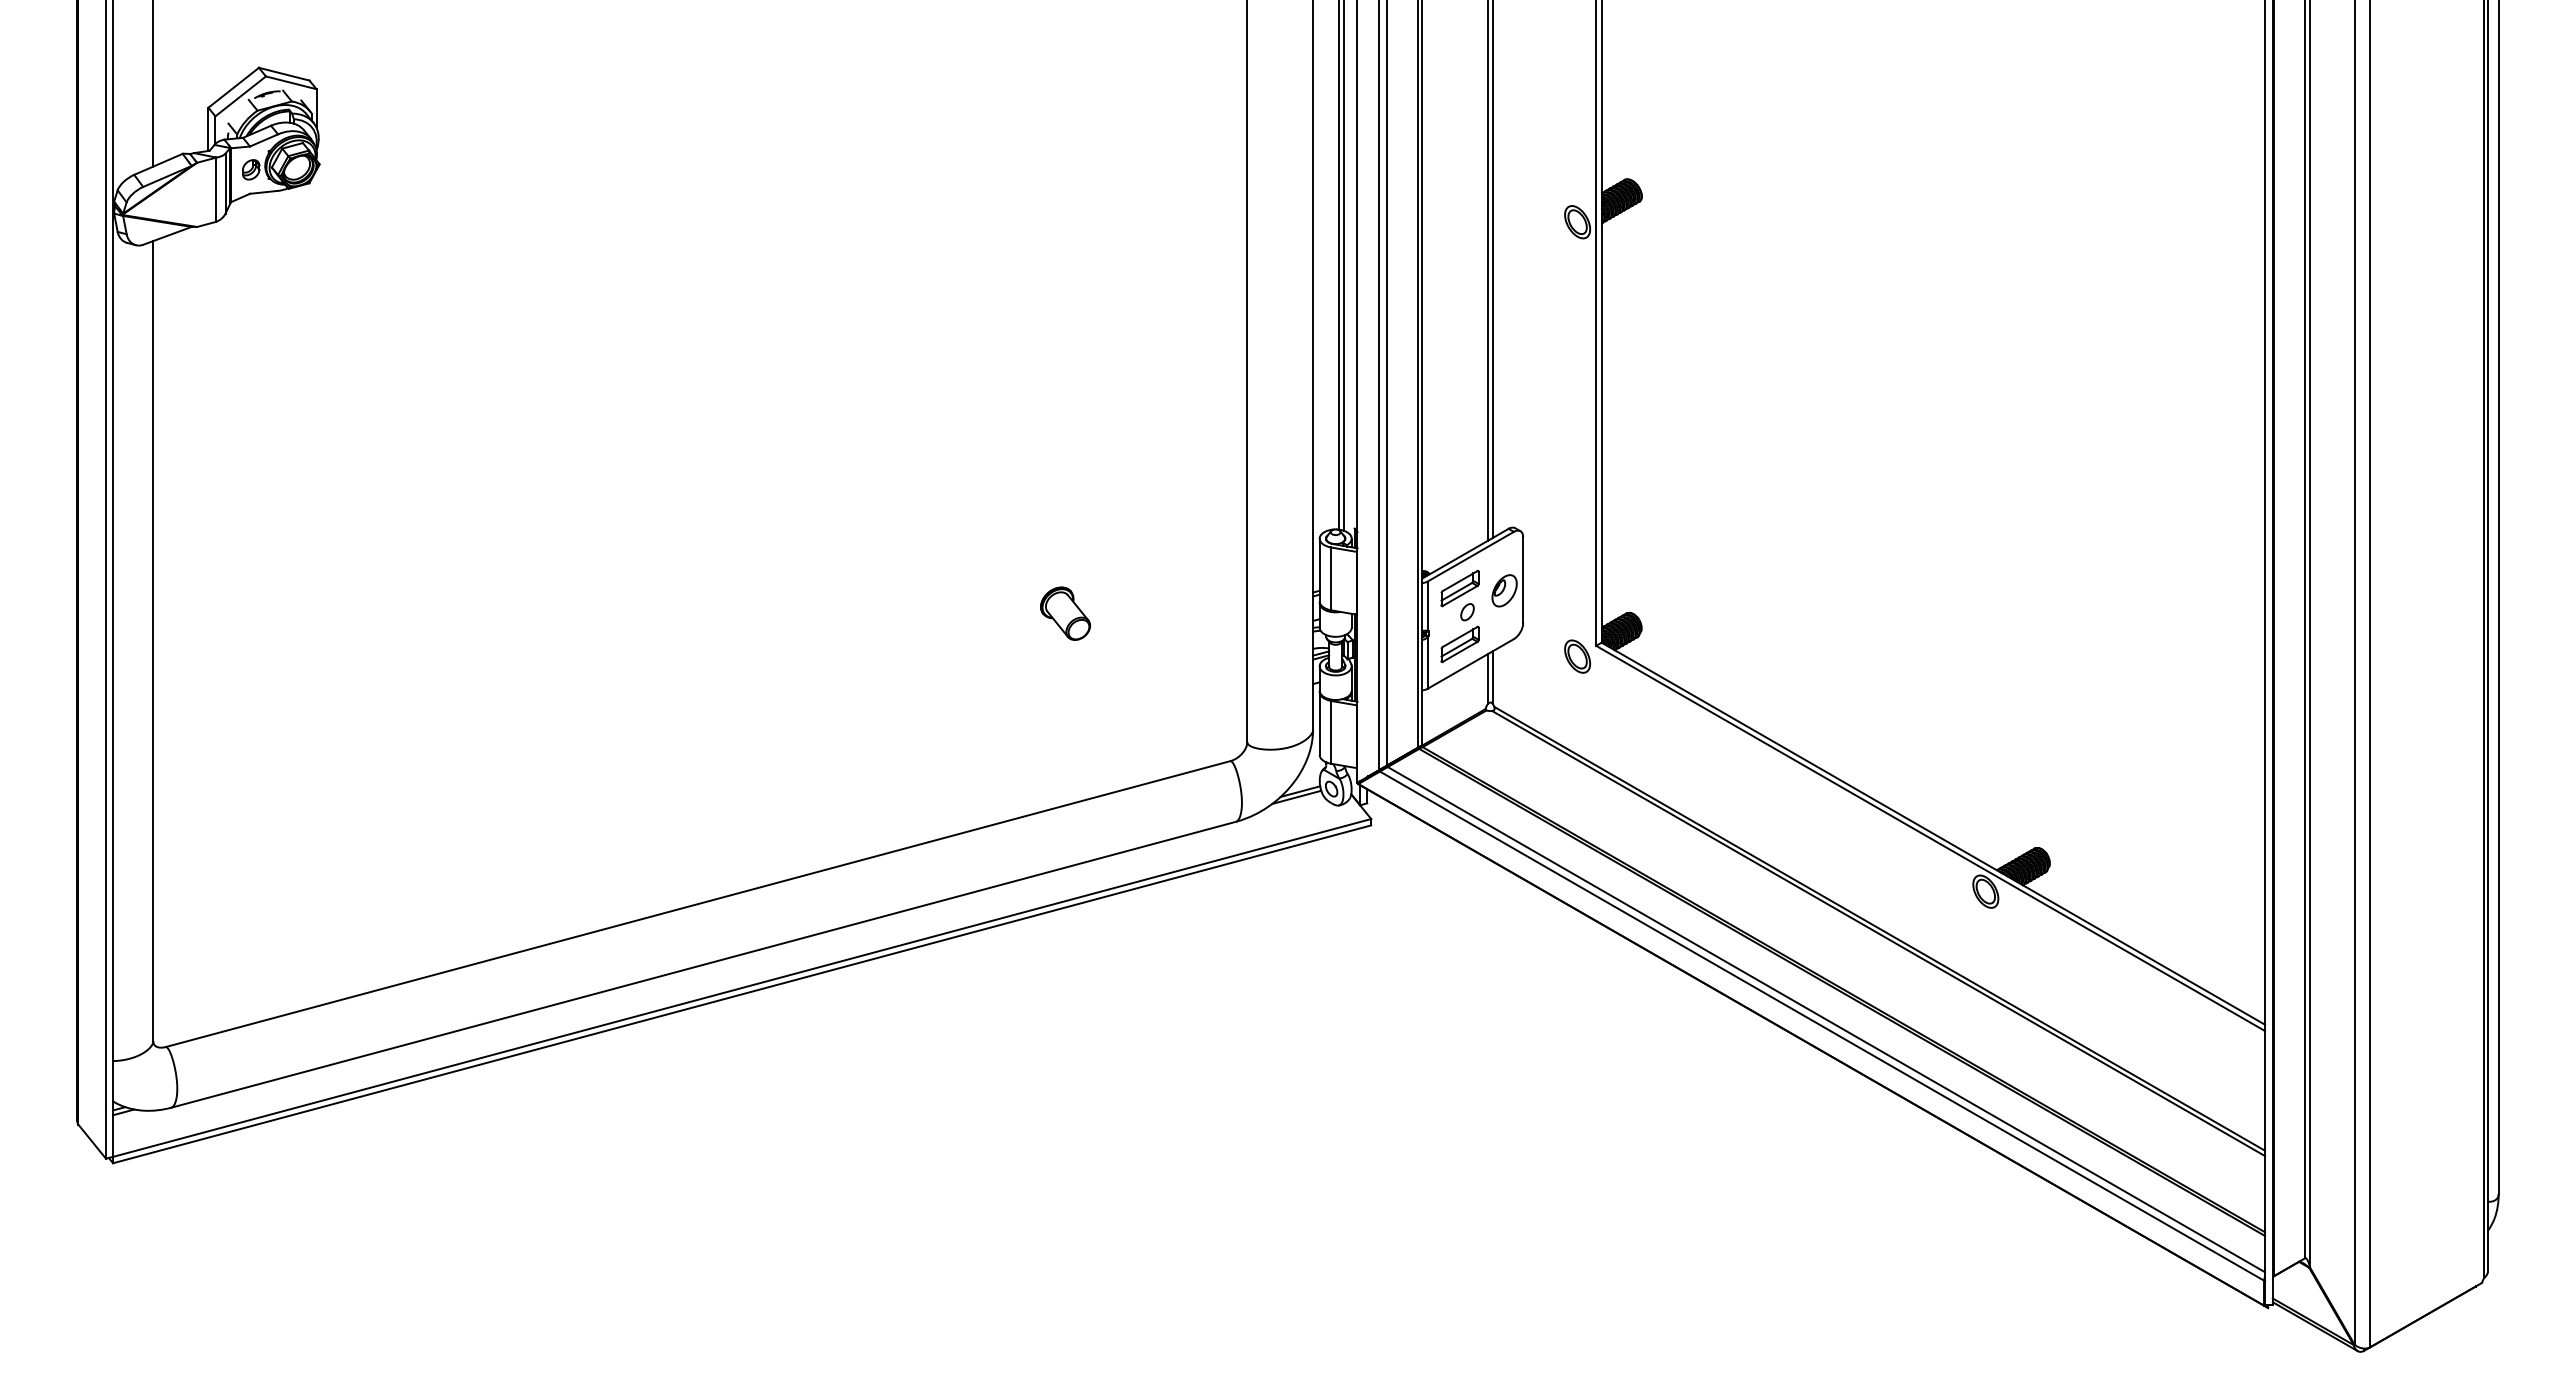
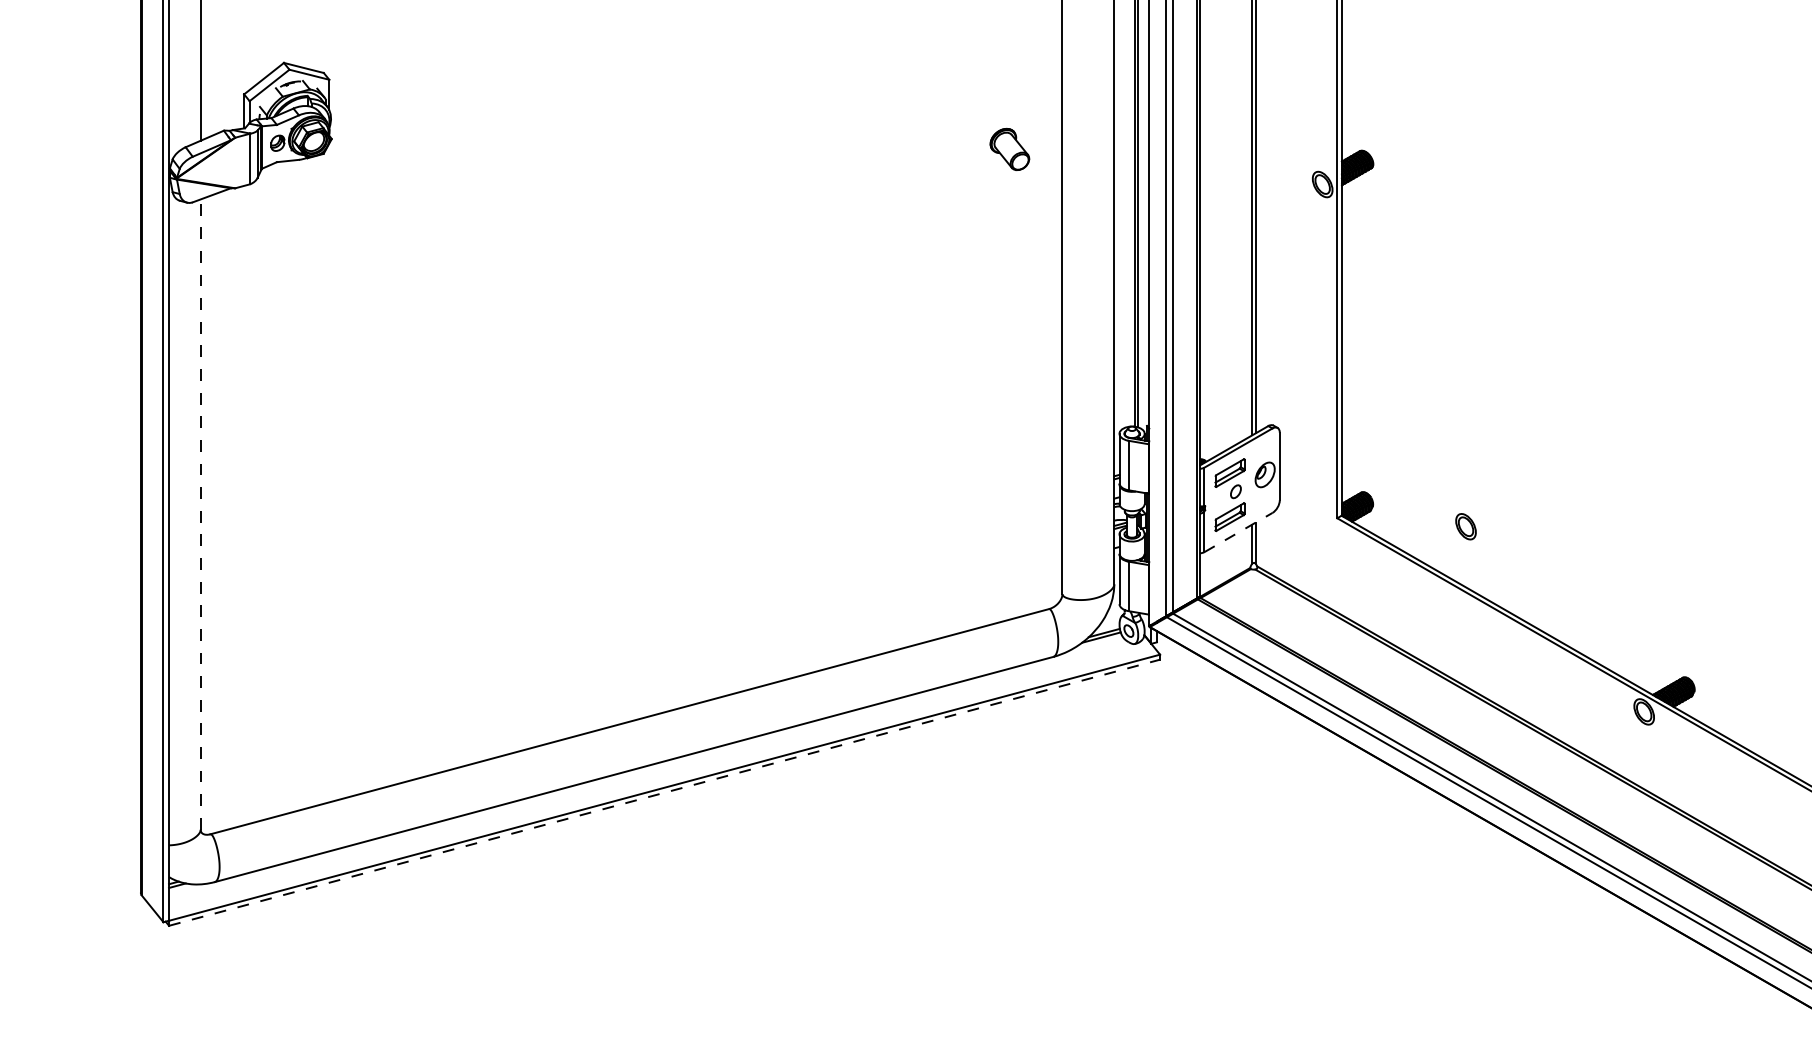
part: (1065, 613) -> (1009, 149), moved
line: (153, 640) -> (200, 514), solid -> dashed
part: (1577, 656) -> (1465, 526), moved
line: (1470, 664) -> (1238, 532), solid -> dashed
line: (742, 994) -> (664, 792), solid -> dashed

